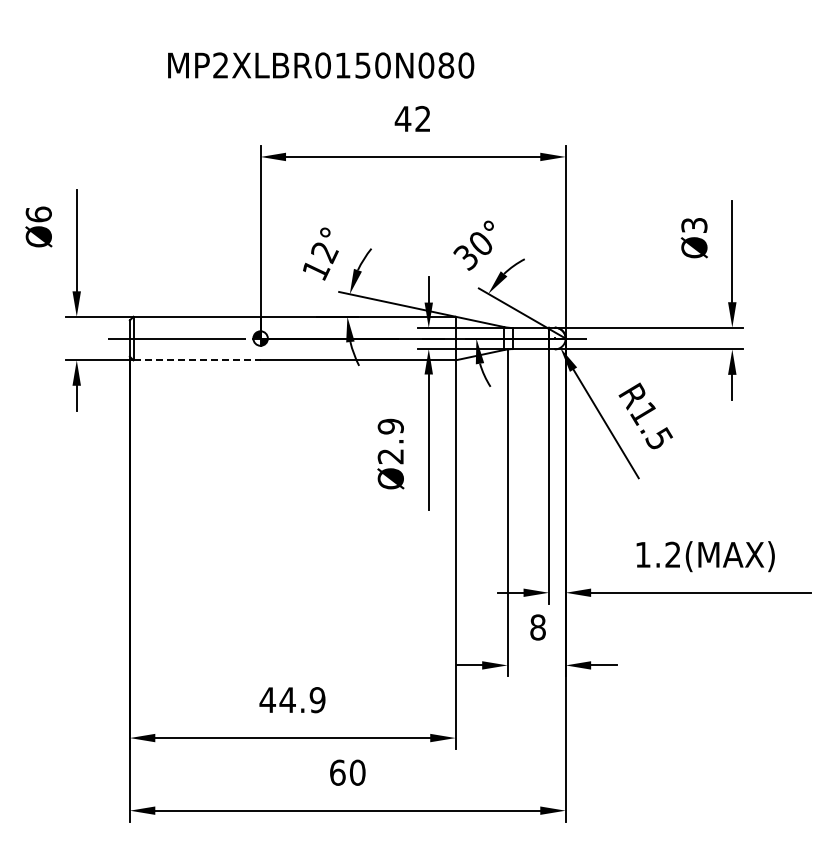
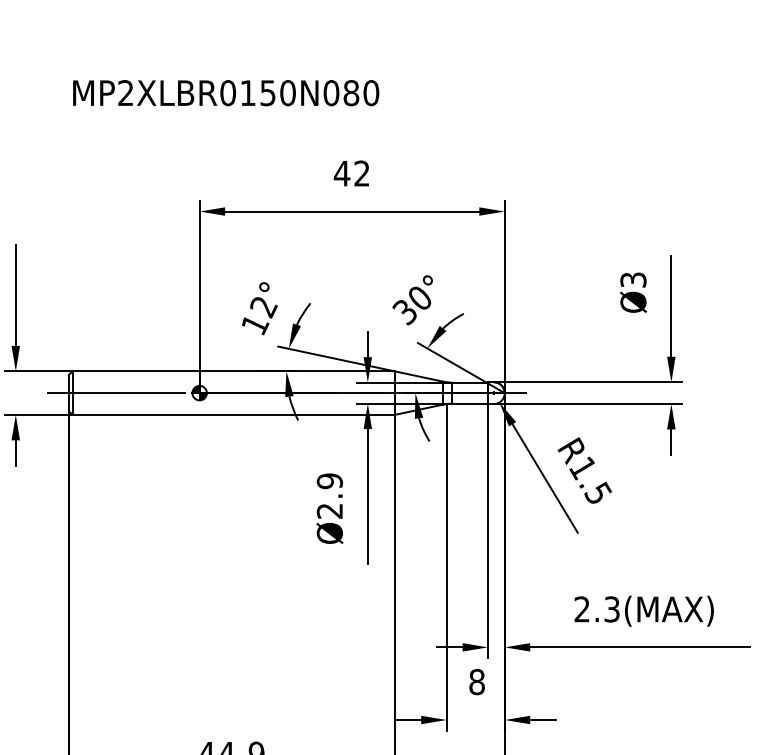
text: (321, 65) -> (226, 93), moved
line: (197, 360) -> (136, 415), dashed -> solid
text: (657, 554) -> (596, 609), 1.2(MAX) -> 2.3(MAX)

